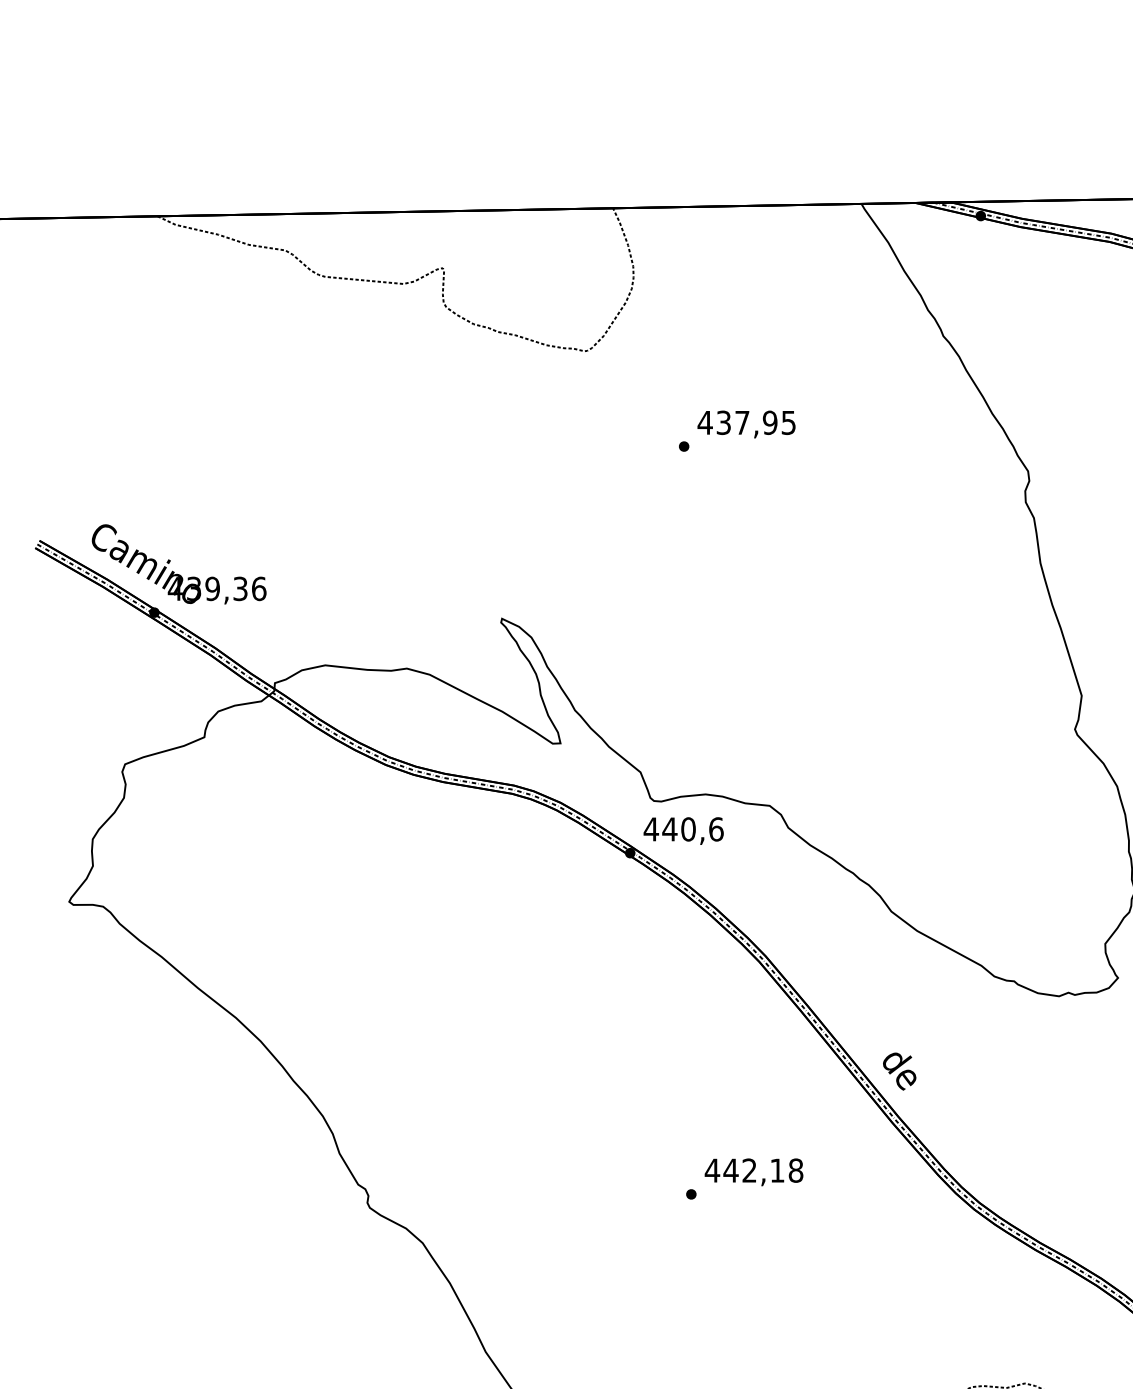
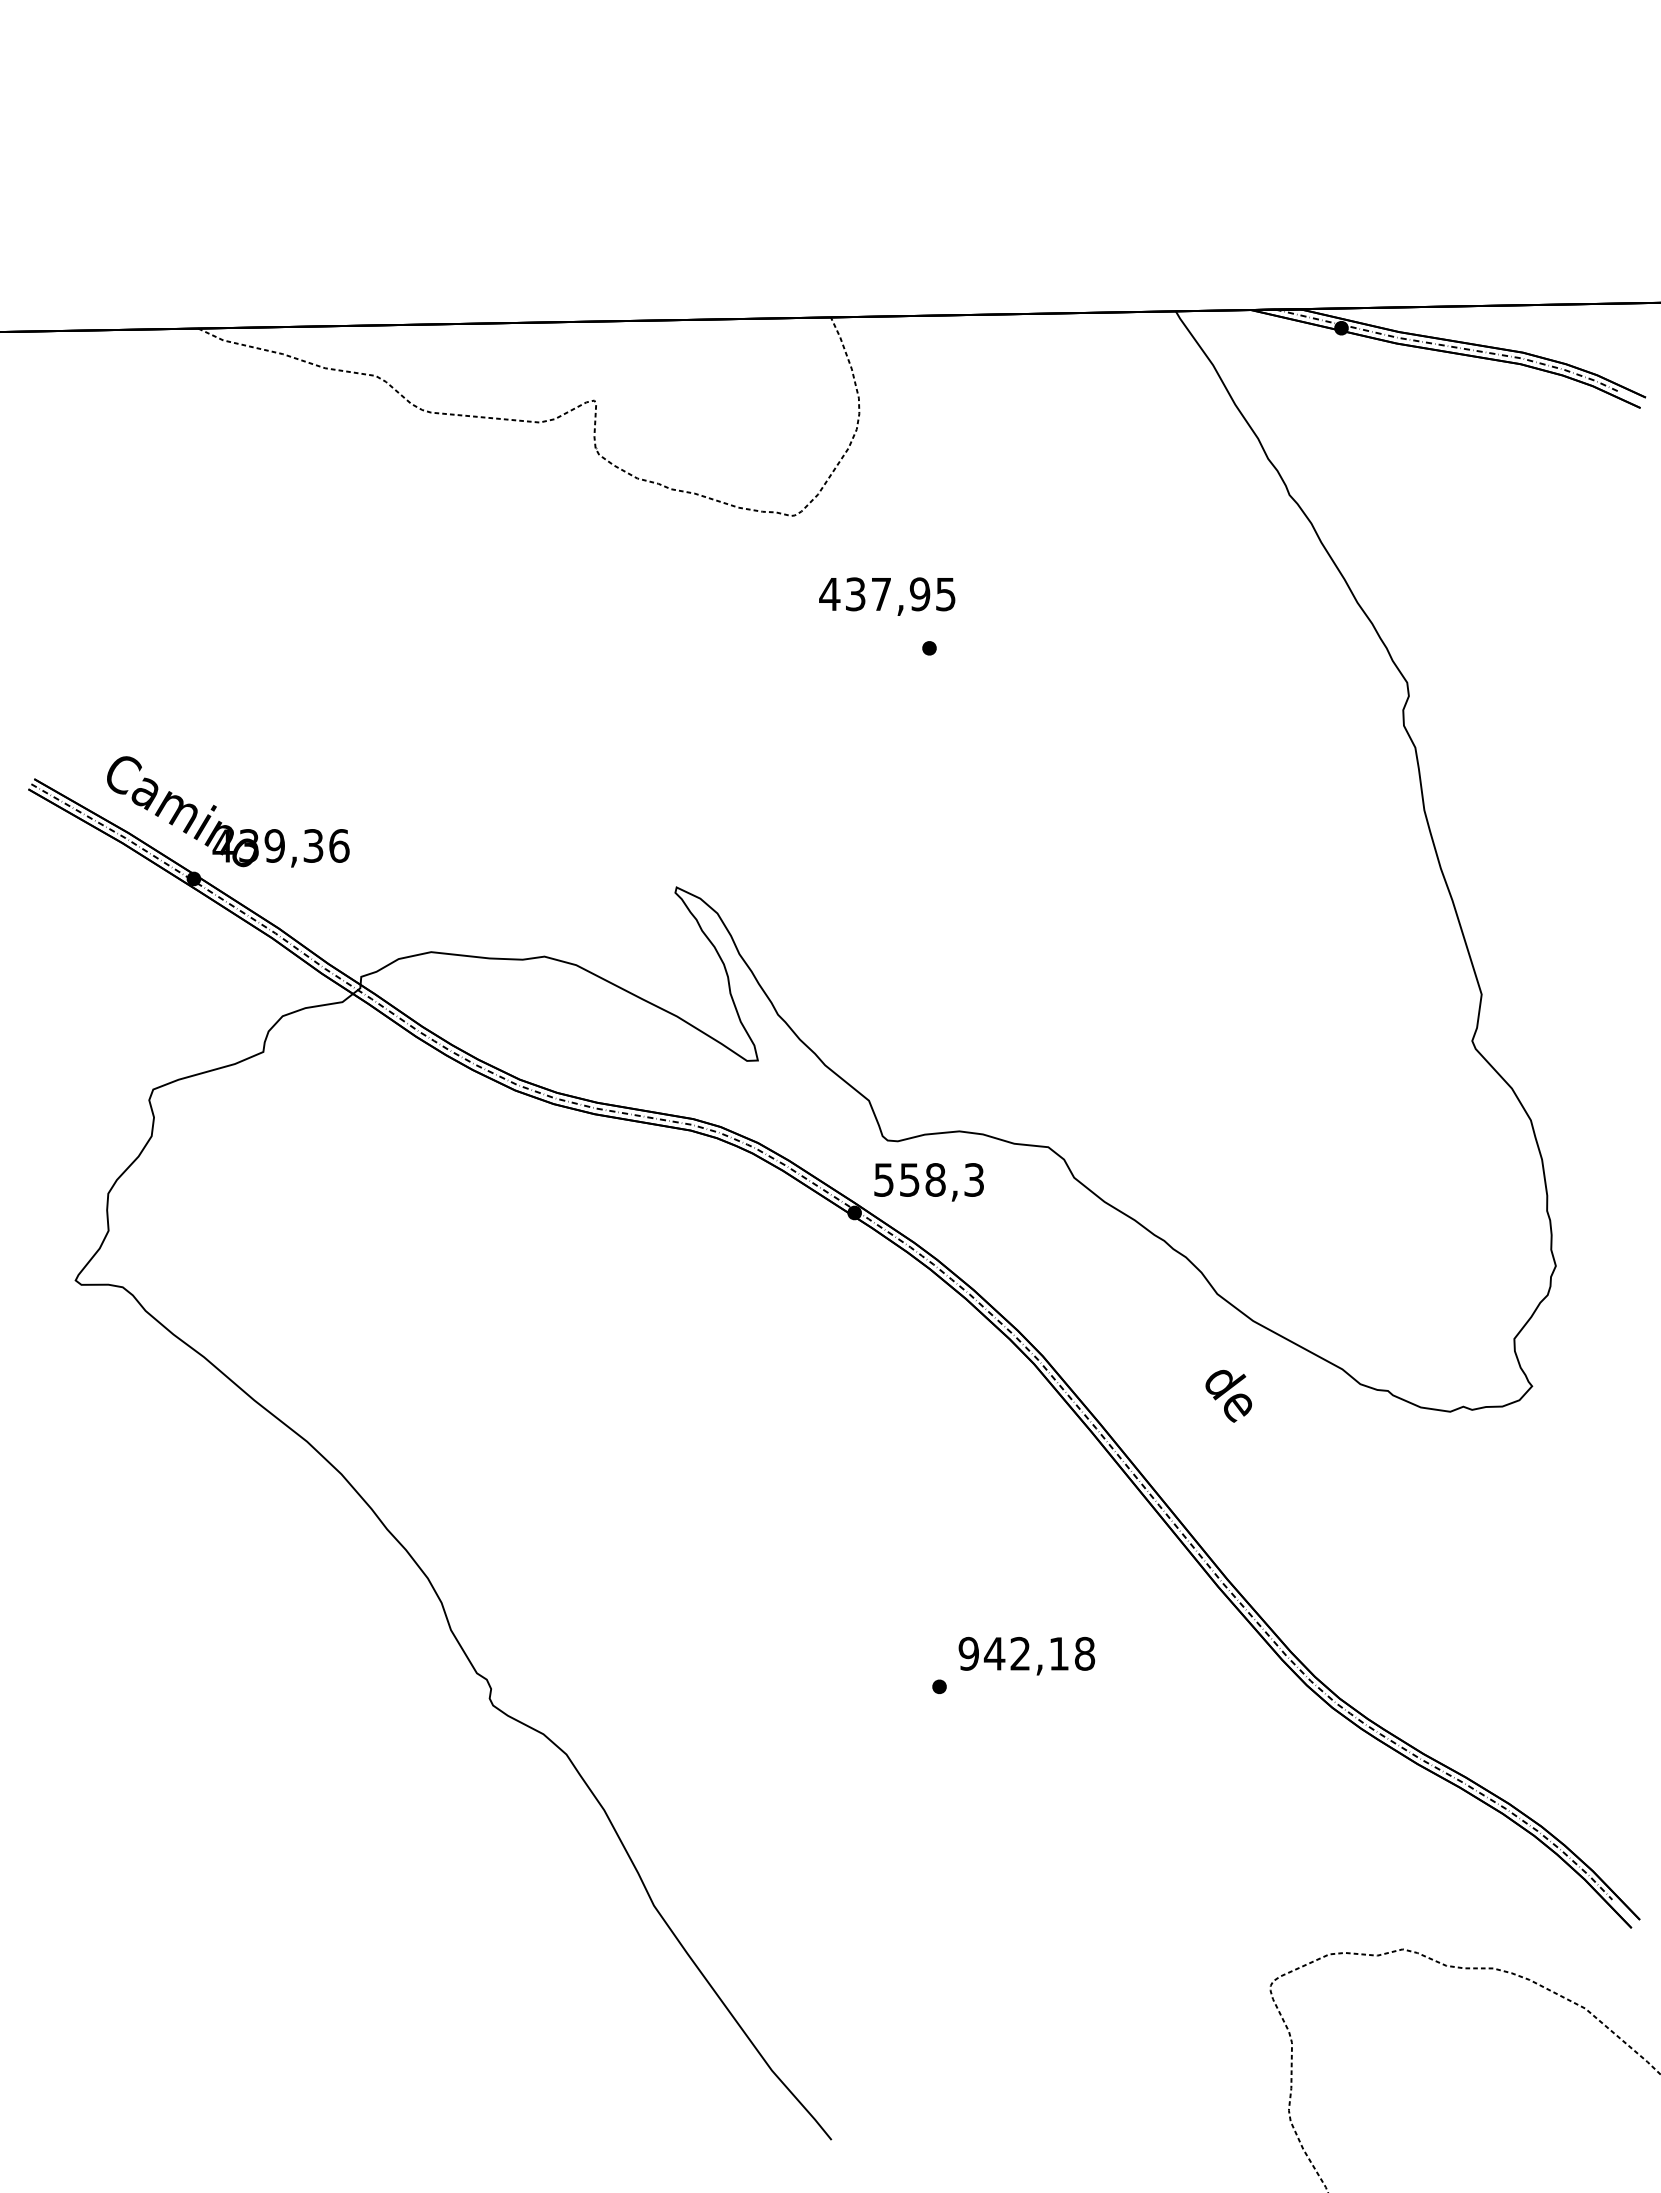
text: (746, 424) -> (887, 596), moved
text: (683, 829) -> (928, 1179), 440,6 -> 558,3
text: (899, 1071) -> (1228, 1395), moved
text: (712, 1170) -> (968, 1653), 442,18 -> 942,18

